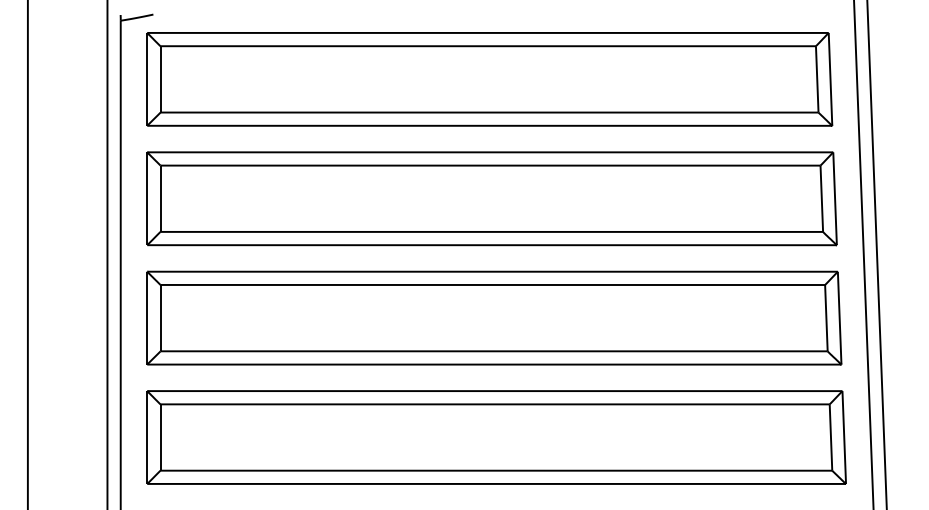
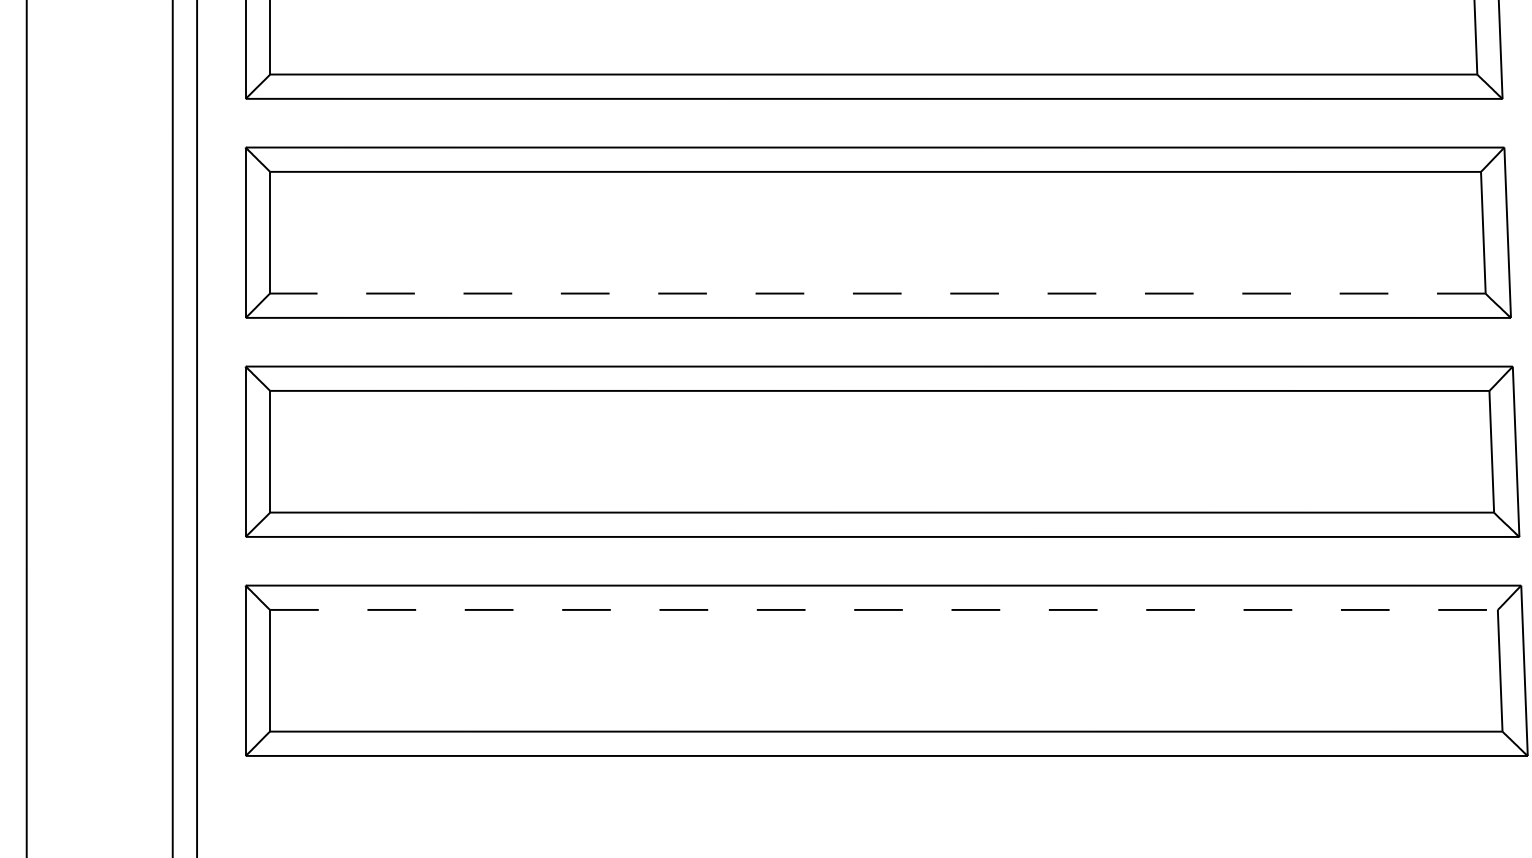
line: (491, 231) -> (877, 292), solid -> dashed
line: (495, 404) -> (884, 610), solid -> dashed

